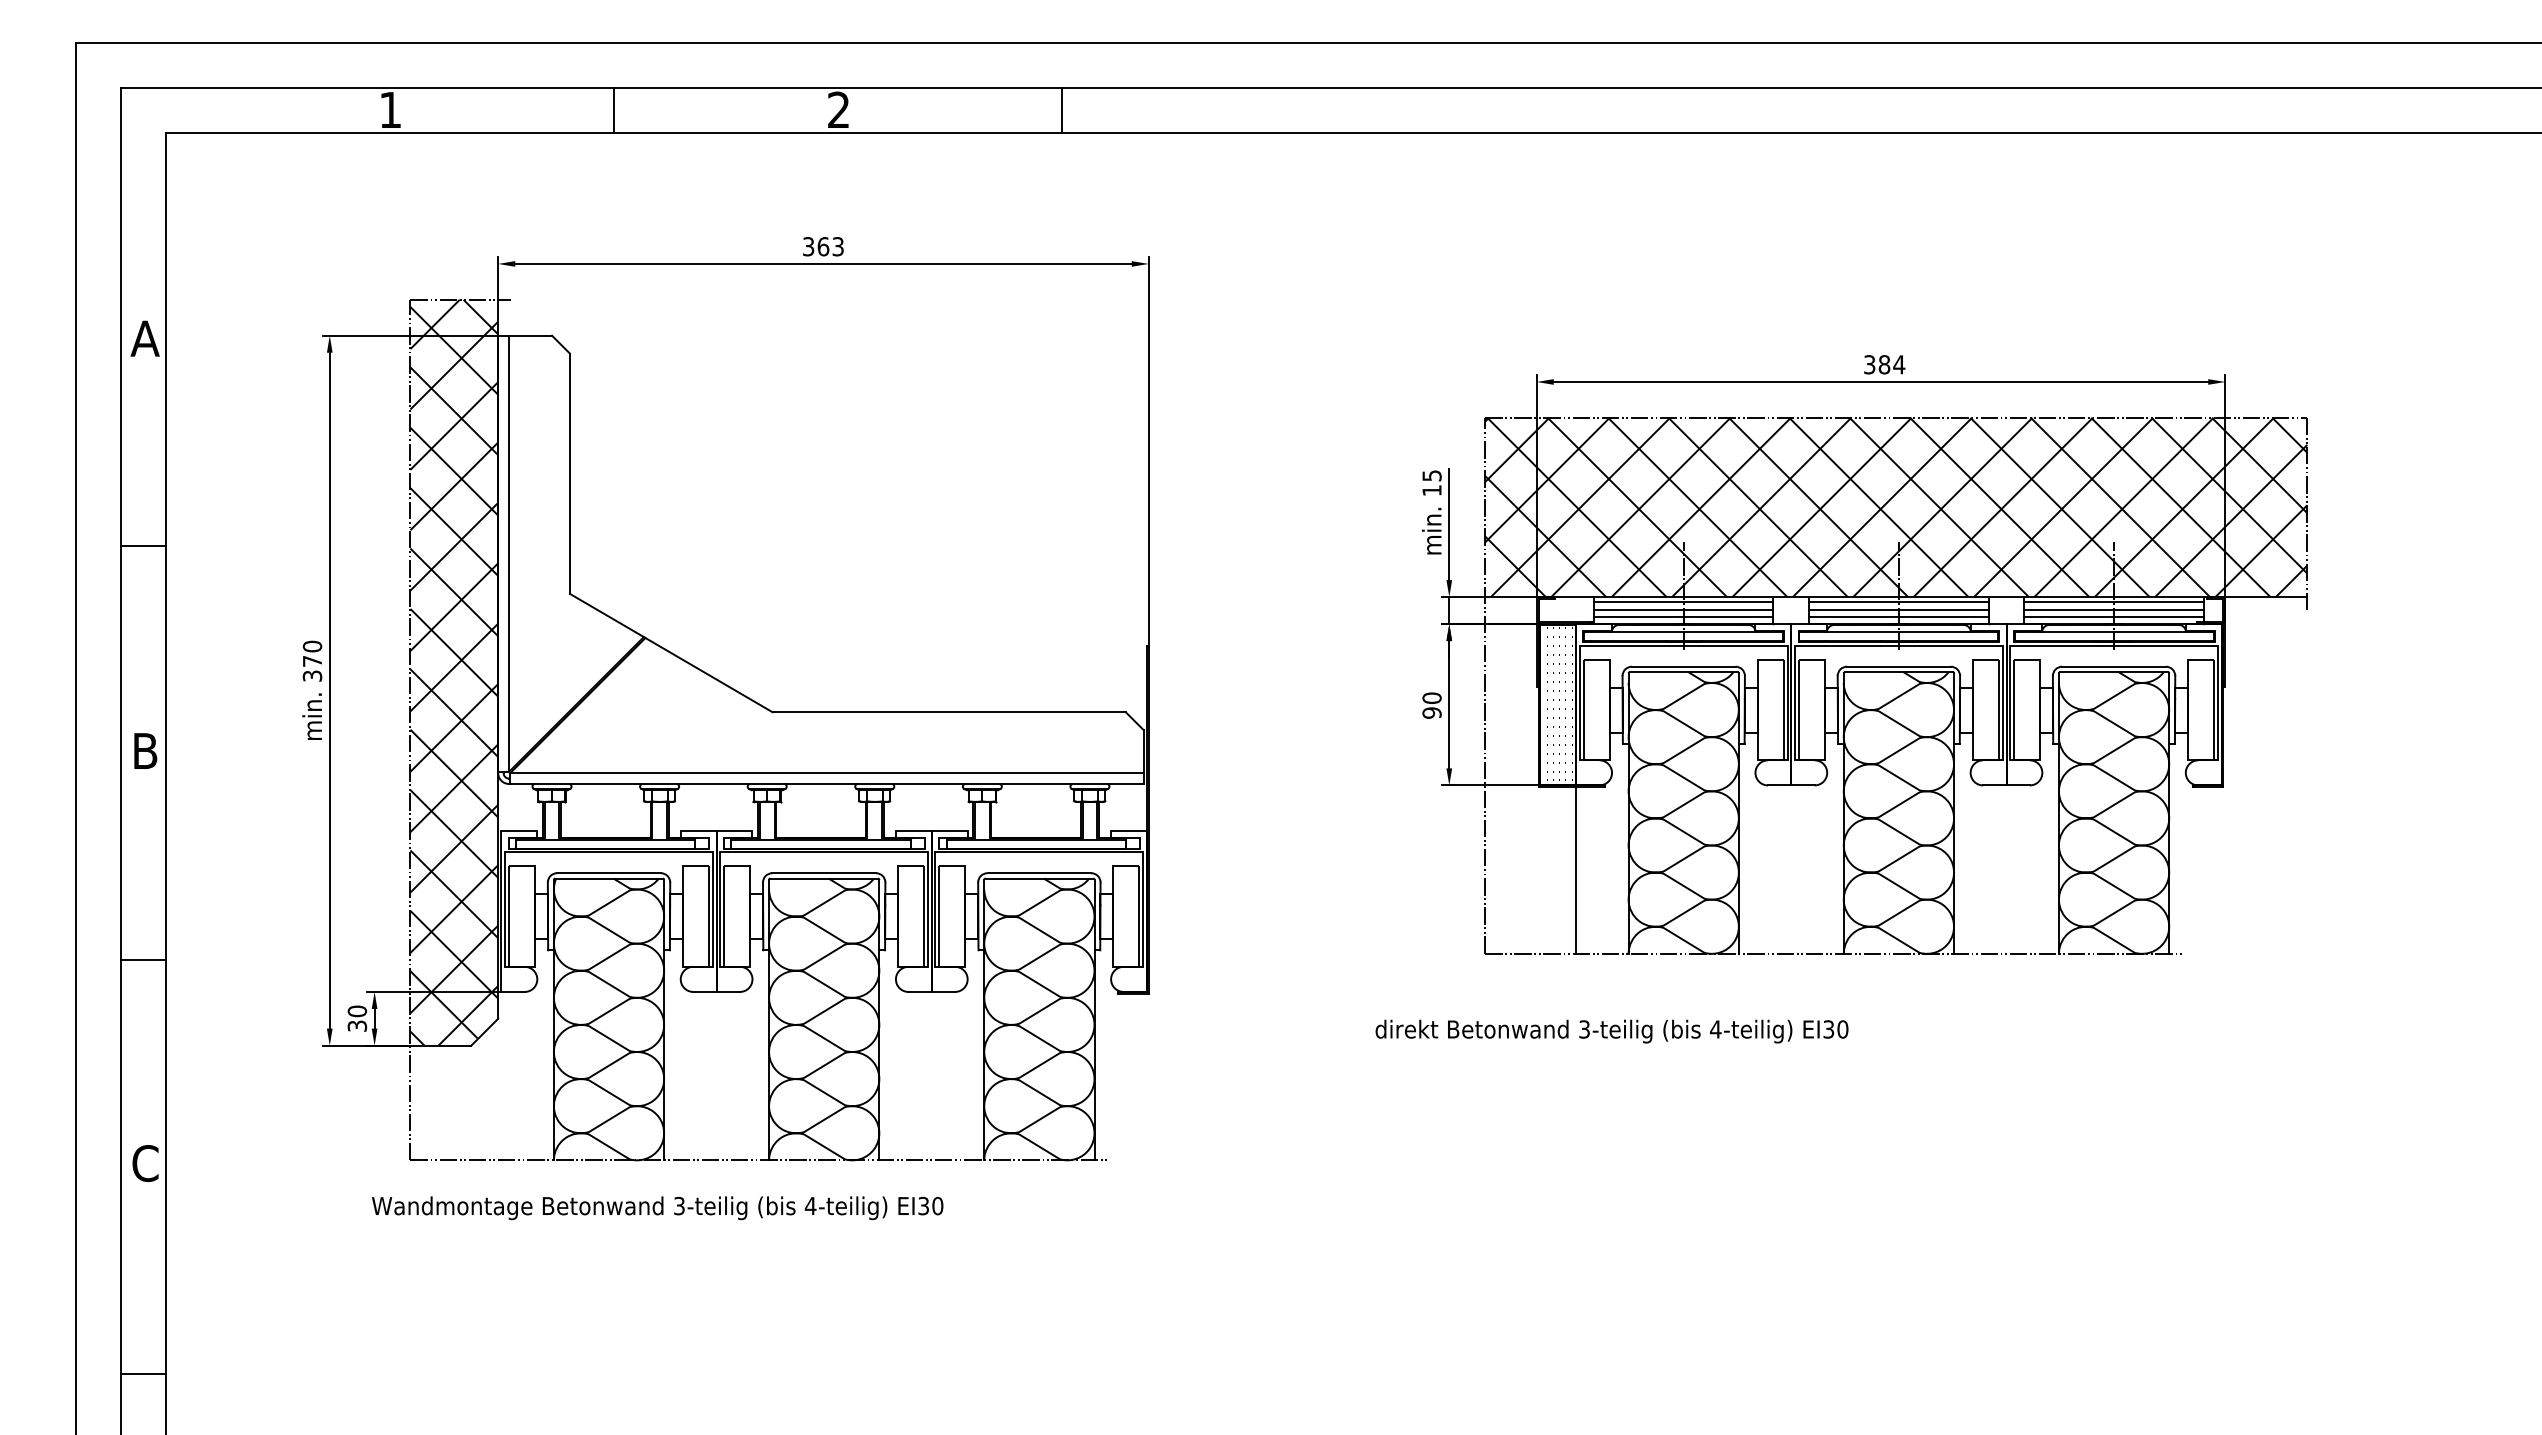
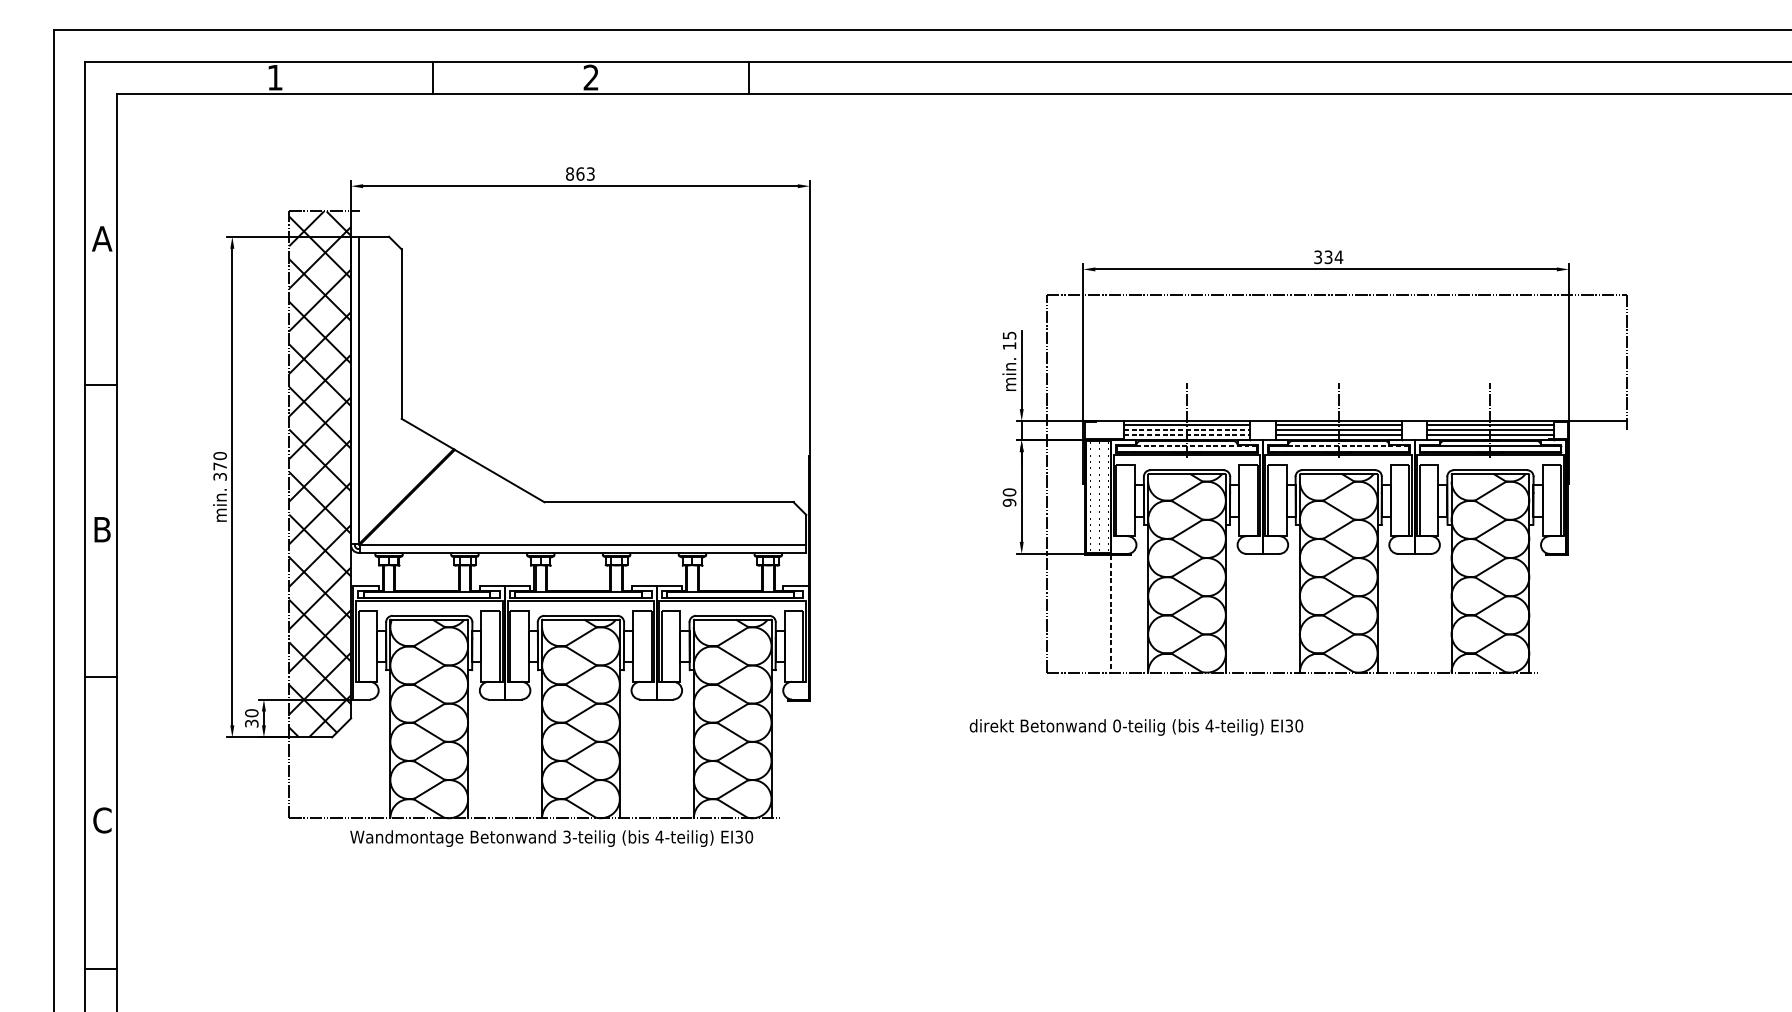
text: (808, 246) -> (569, 173), 363 -> 863
text: (1884, 364) -> (1328, 257), 384 -> 334
hatch: (1896, 507) -> (1337, 357), removed
line: (1683, 609) -> (1186, 429), solid -> dashed
line: (1683, 616) -> (1186, 434), solid -> dashed
line: (1696, 632) -> (1196, 446), solid -> dashed
line: (1911, 632) -> (1347, 446), solid -> dashed
line: (1576, 871) -> (1111, 614), solid -> dashed
text: (1584, 1029) -> (1117, 725), 3-teilig -> 0-teilig
text: (657, 1208) -> (551, 838), moved

